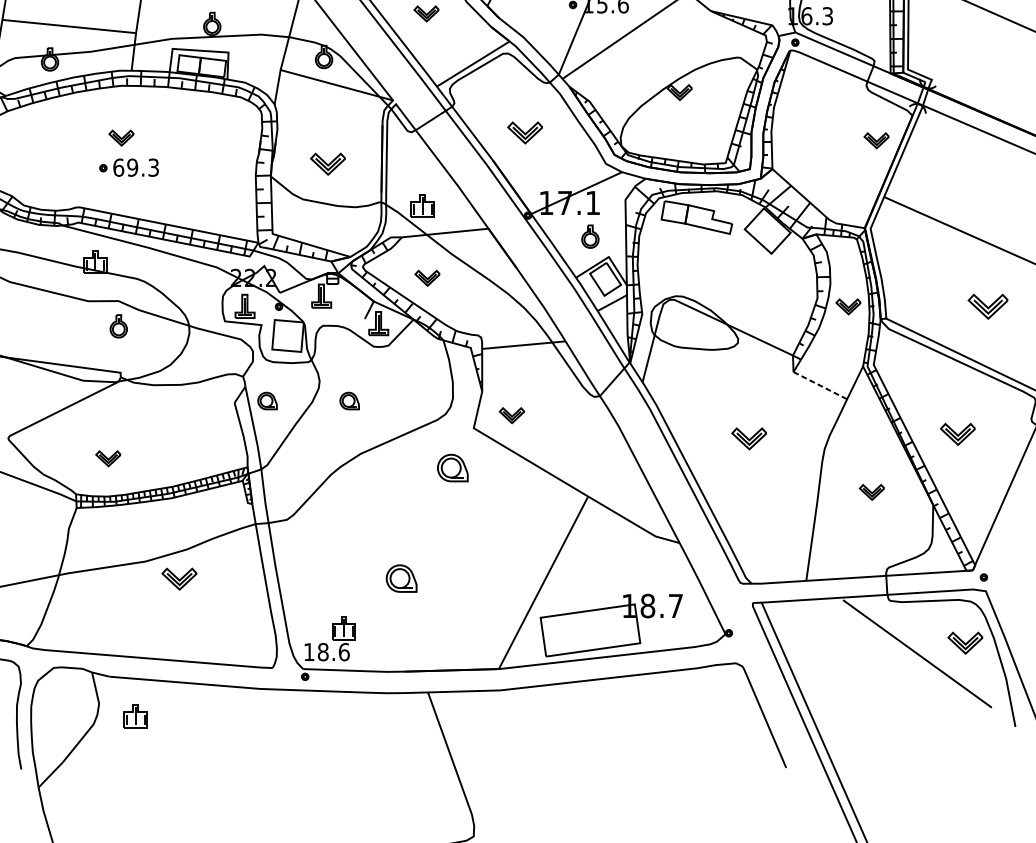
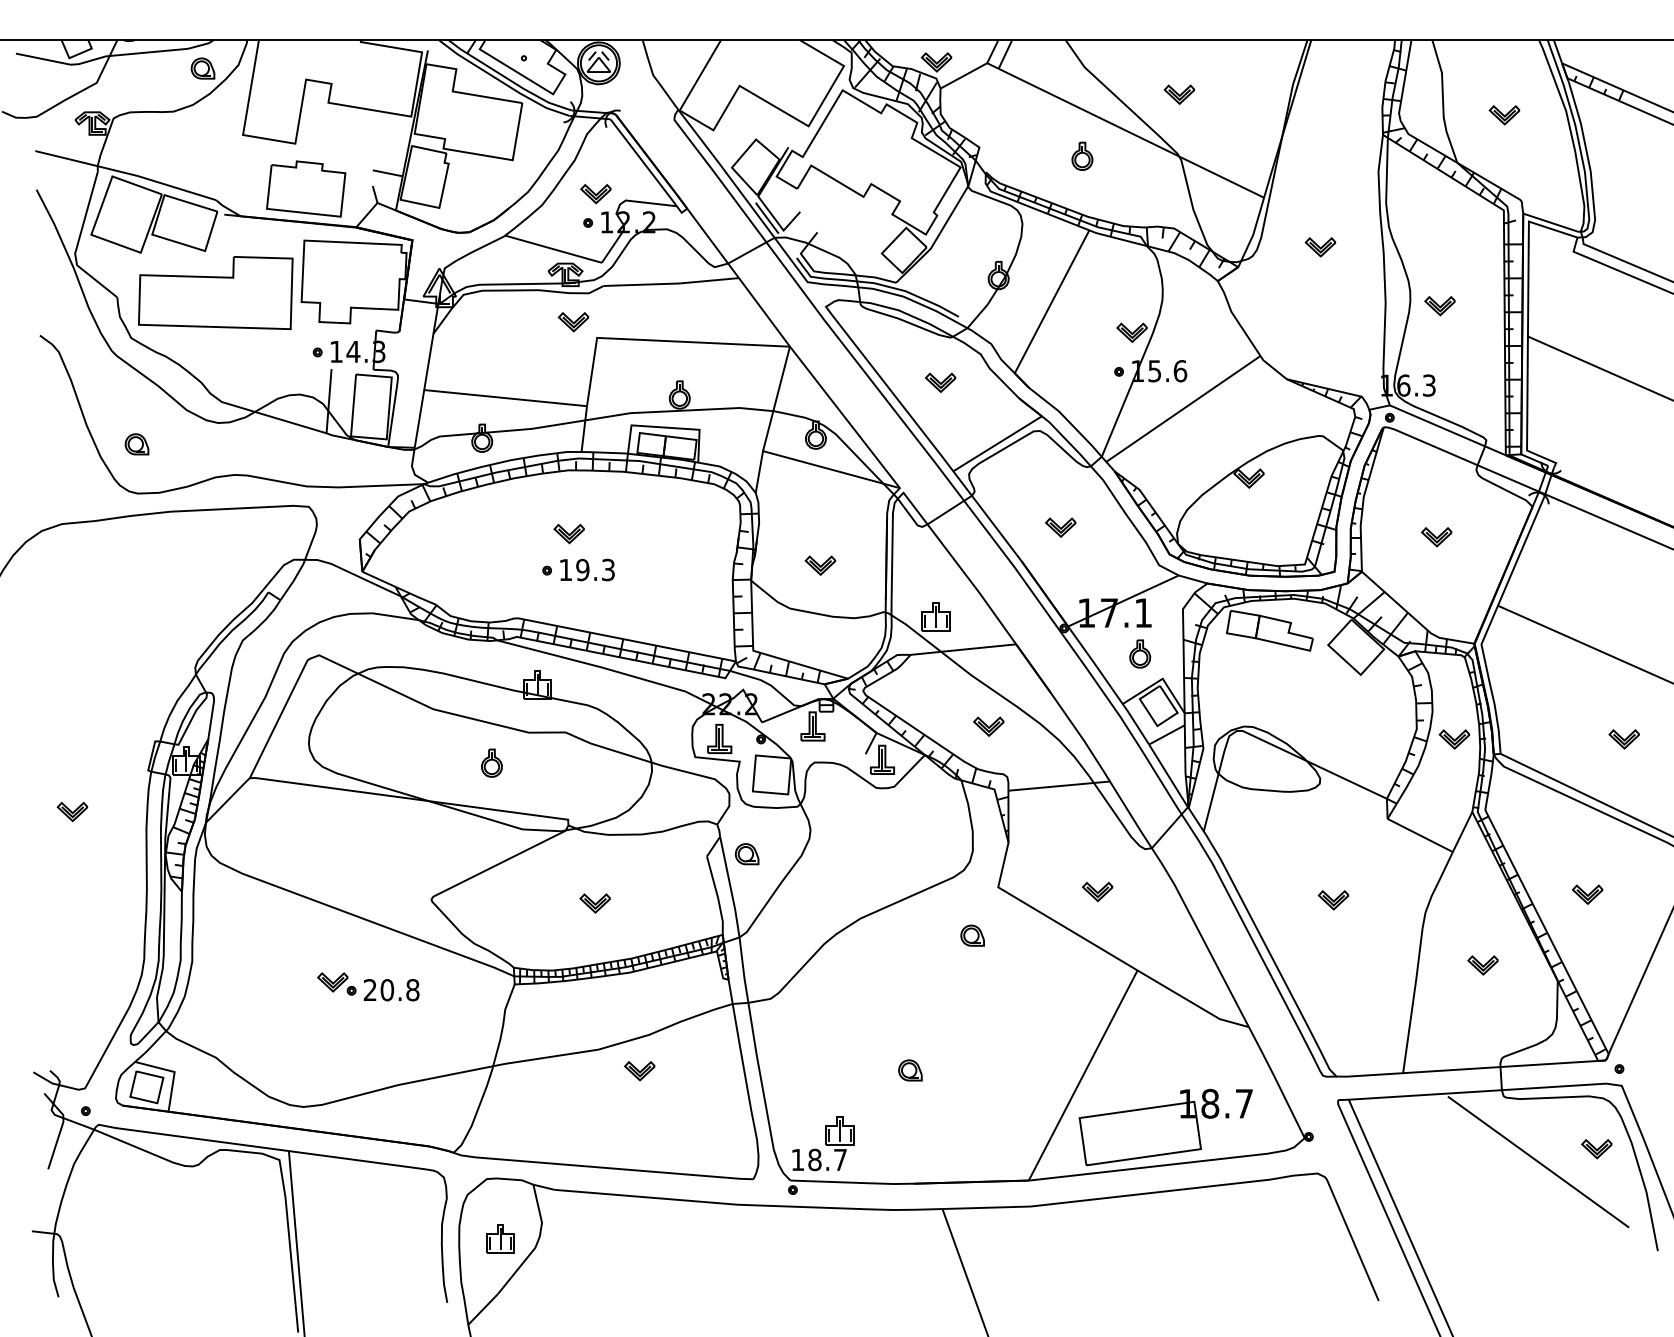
part: (524, 132) -> (1060, 527), size x0.71
part: (876, 140) -> (1436, 537), moved
part: (327, 163) -> (819, 565), size x0.71
text: (118, 167) -> (565, 569), 69.3 -> 19.3
part: (427, 278) -> (988, 726), moved
part: (987, 306) -> (1623, 739), size x0.62
part: (118, 325) -> (491, 762), moved
line: (820, 385) -> (1420, 835), dashed -> solid
part: (349, 401) -> (846, 854), removed
part: (511, 415) -> (1097, 891), moved
part: (957, 434) -> (1587, 894), size x0.71
part: (749, 439) -> (1333, 900), size x0.71
part: (107, 458) -> (594, 903), moved
part: (452, 467) -> (972, 935), size x0.62
part: (401, 578) -> (910, 1070), size x0.62
part: (179, 579) -> (639, 1071), size x0.71
part: (965, 643) -> (1596, 1149), size x0.71
text: (344, 651) -> (840, 1159), 18.6 -> 18.7
part: (135, 715) -> (500, 1238), moved

